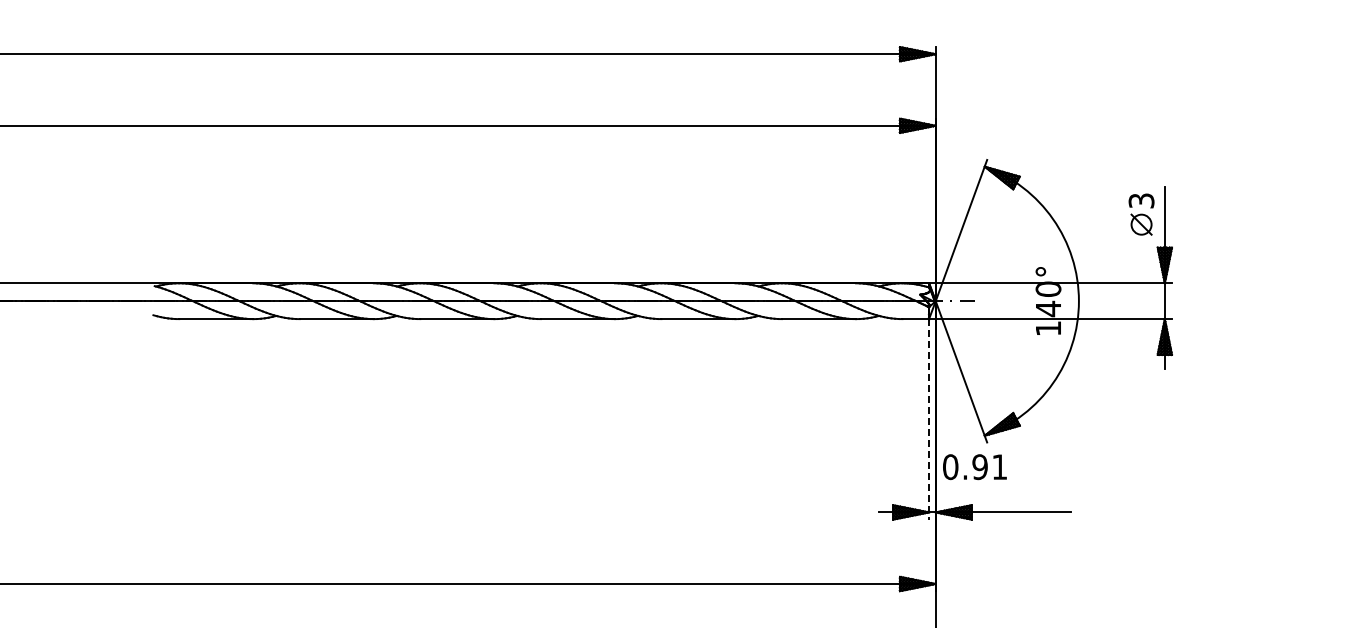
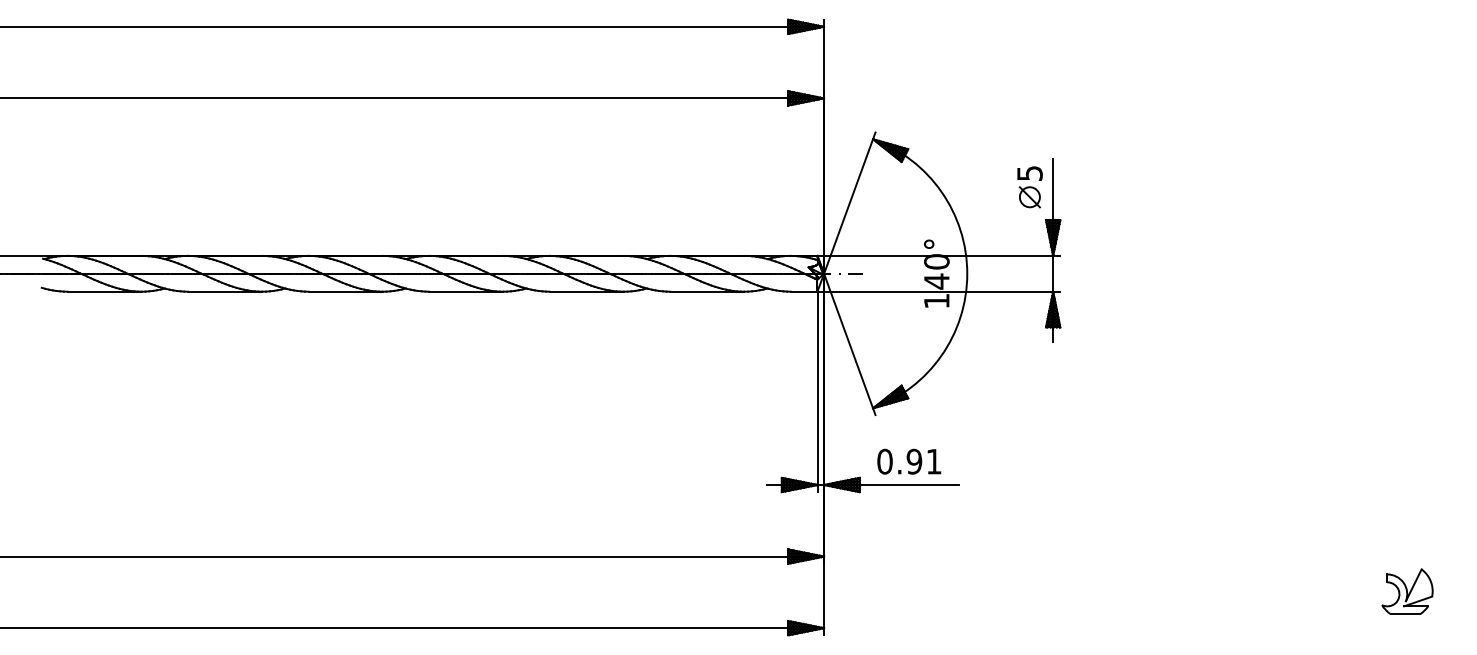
text: (1141, 200) -> (1029, 173), 3 -> 5
line: (929, 419) -> (817, 392), dashed -> solid
text: (975, 466) -> (909, 461), moved

